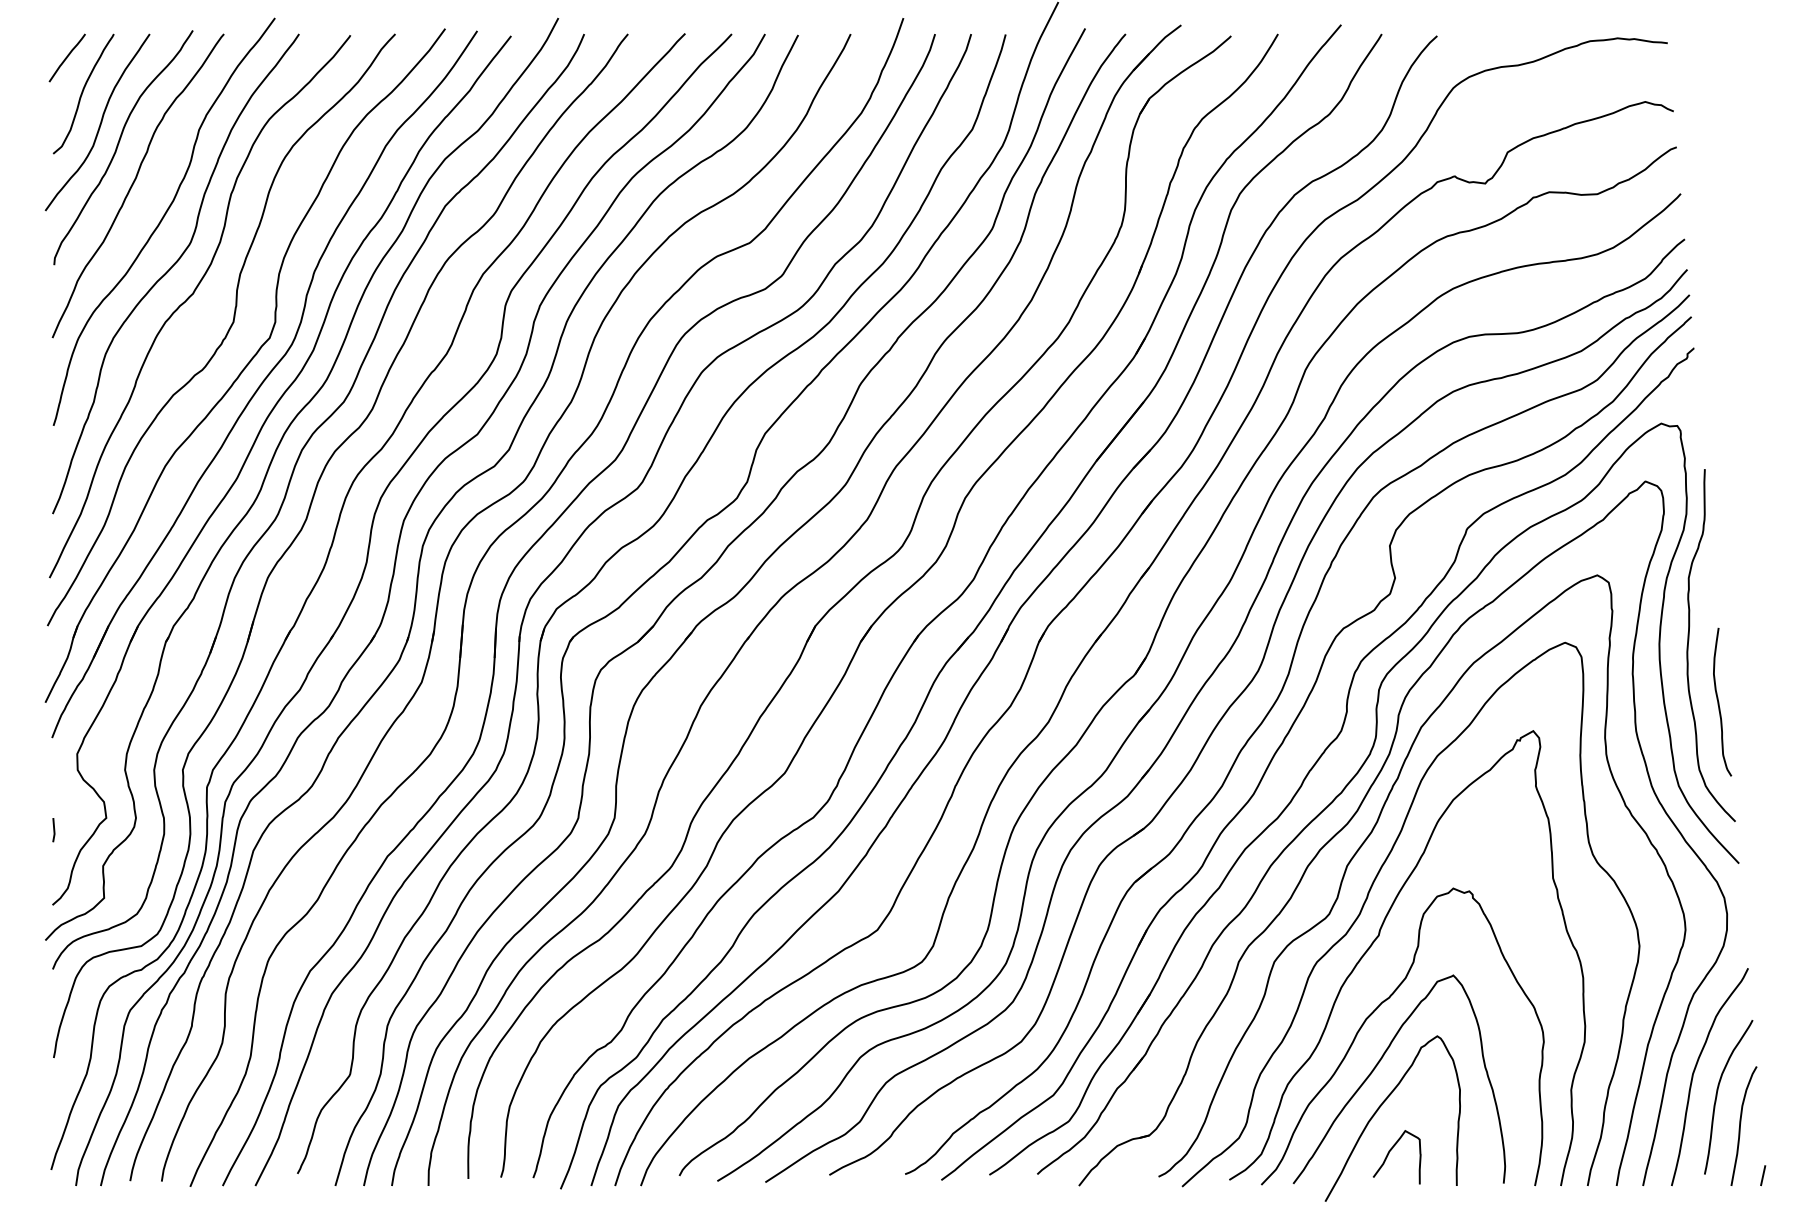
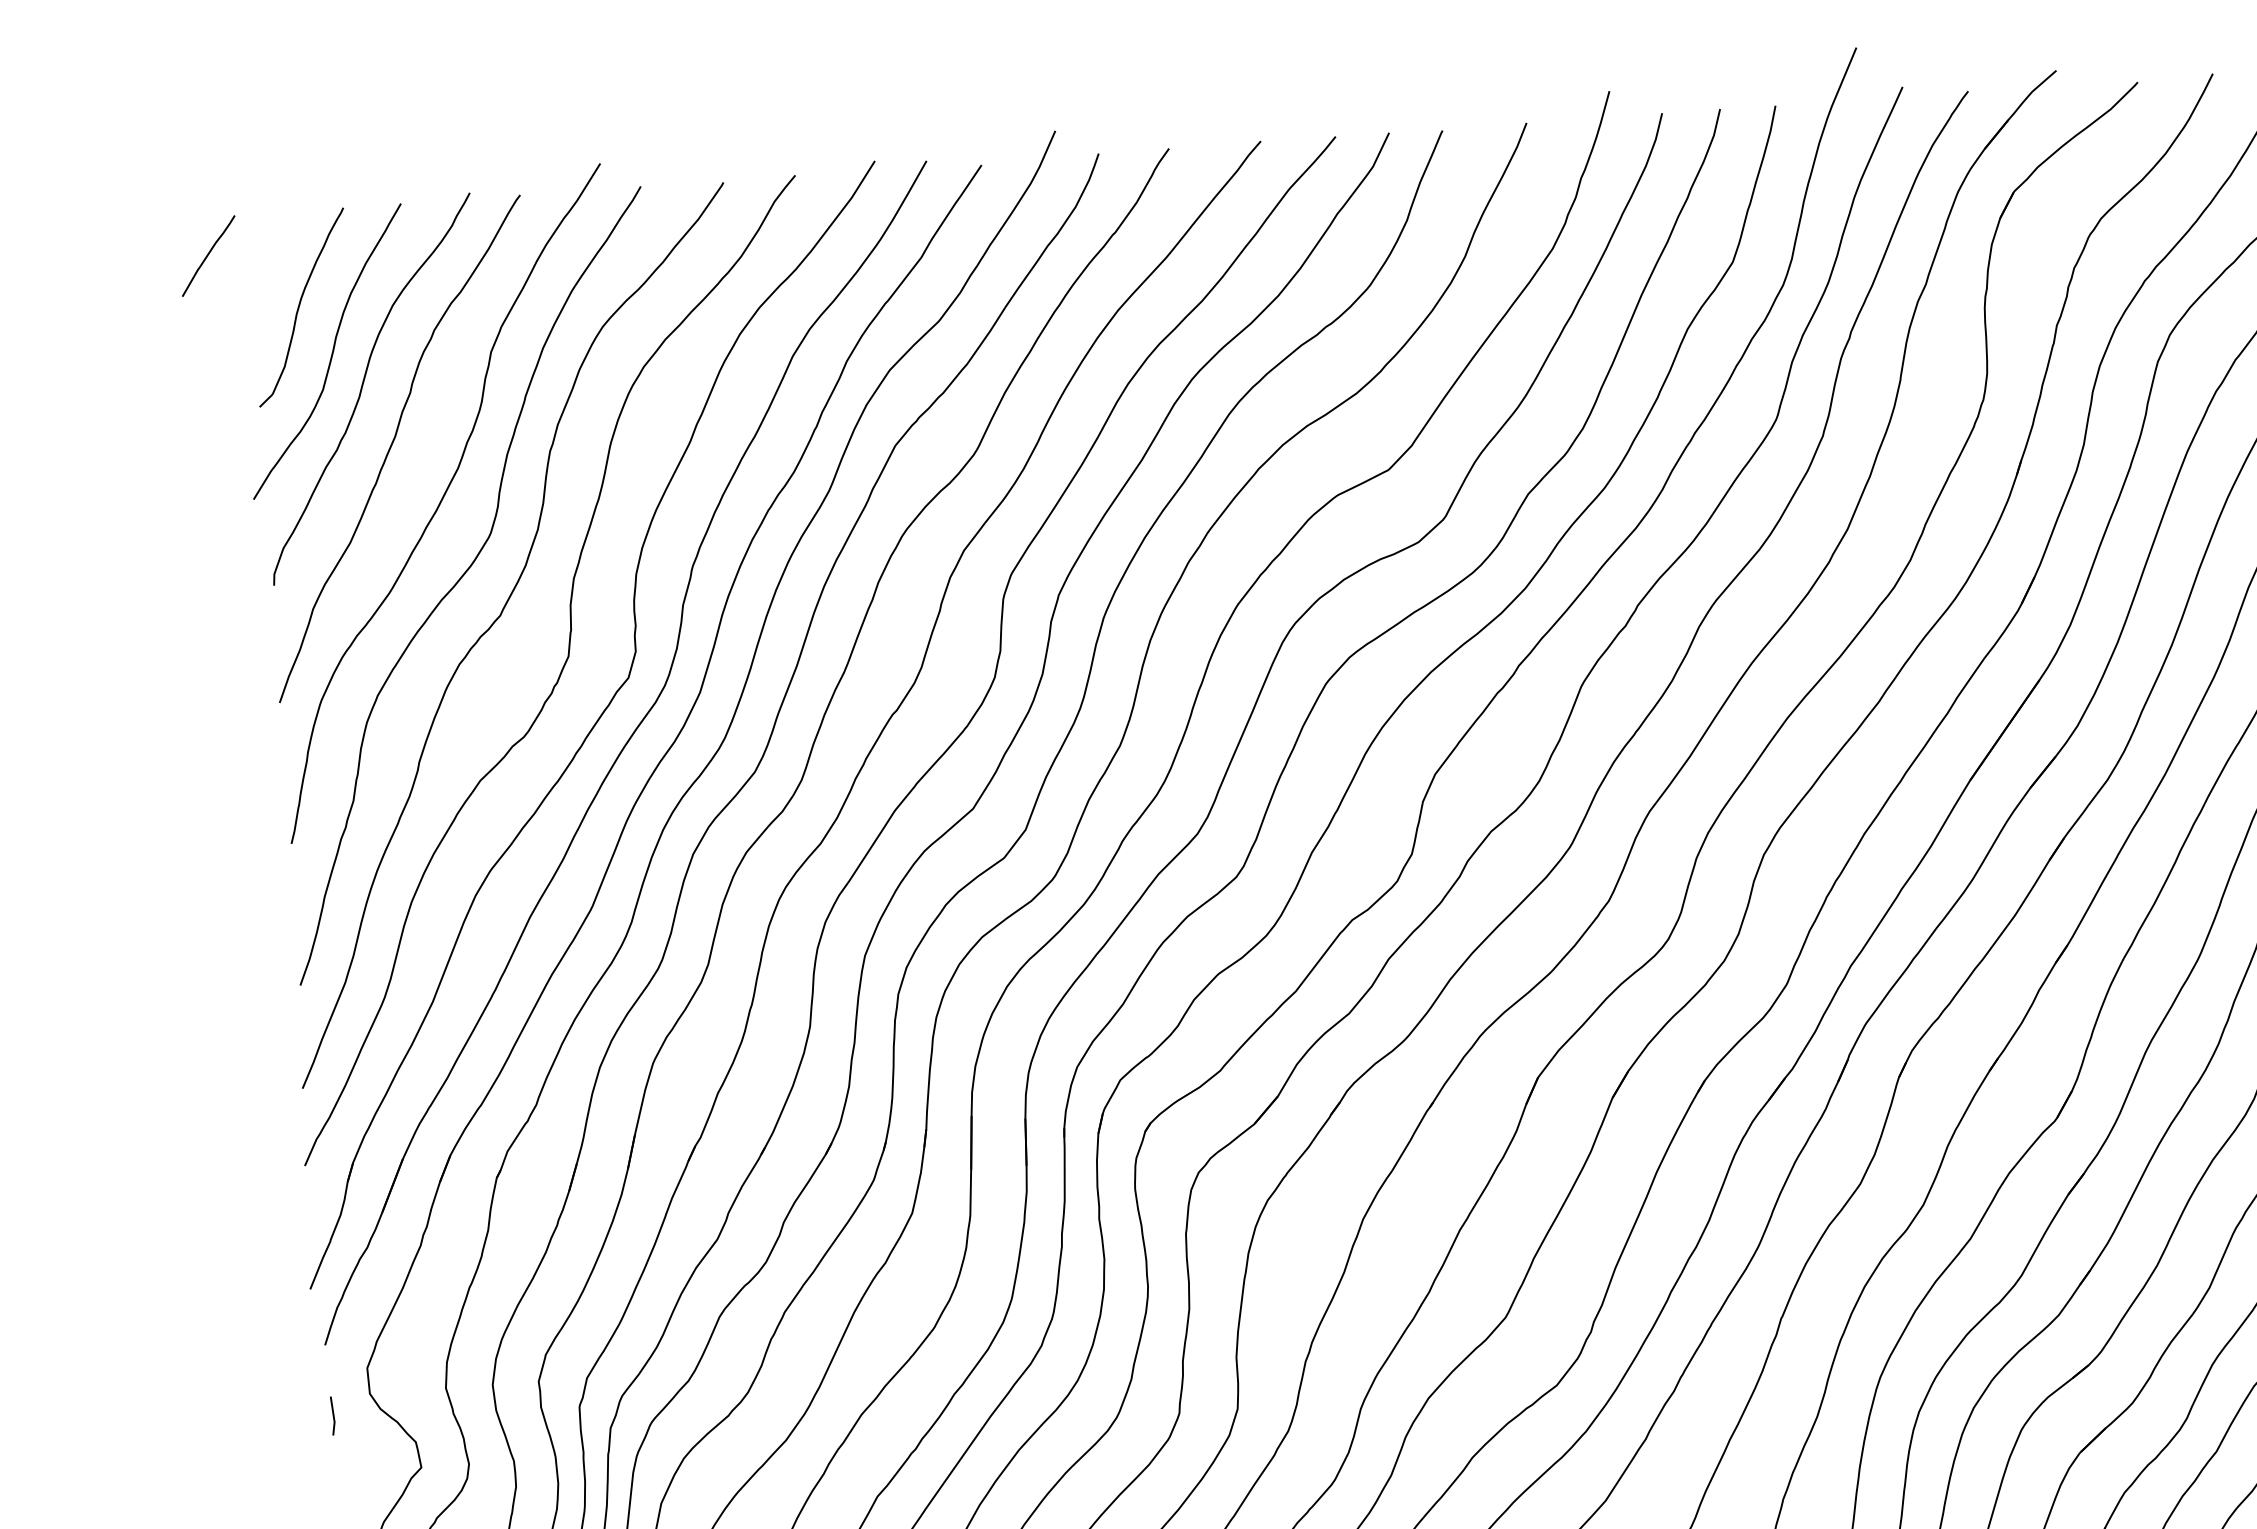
curve: (66, 57) -> (207, 255), moved
line: (53, 830) -> (332, 1416), moved

